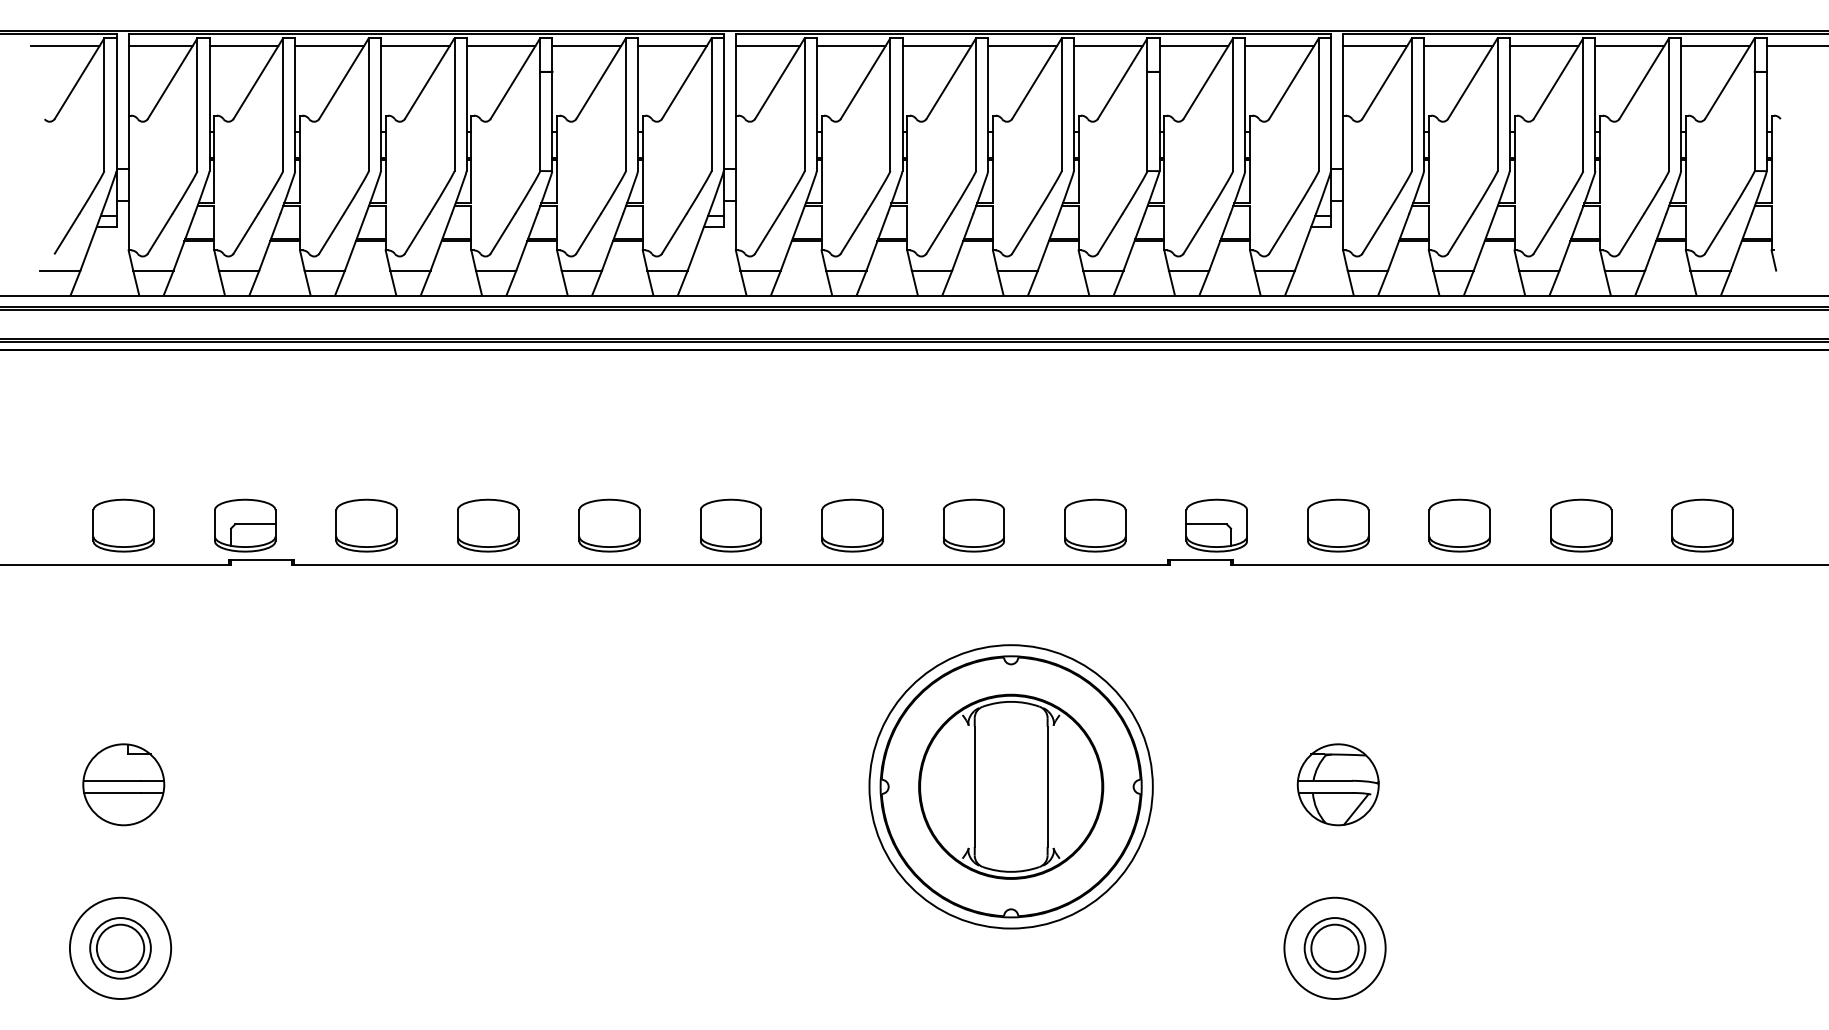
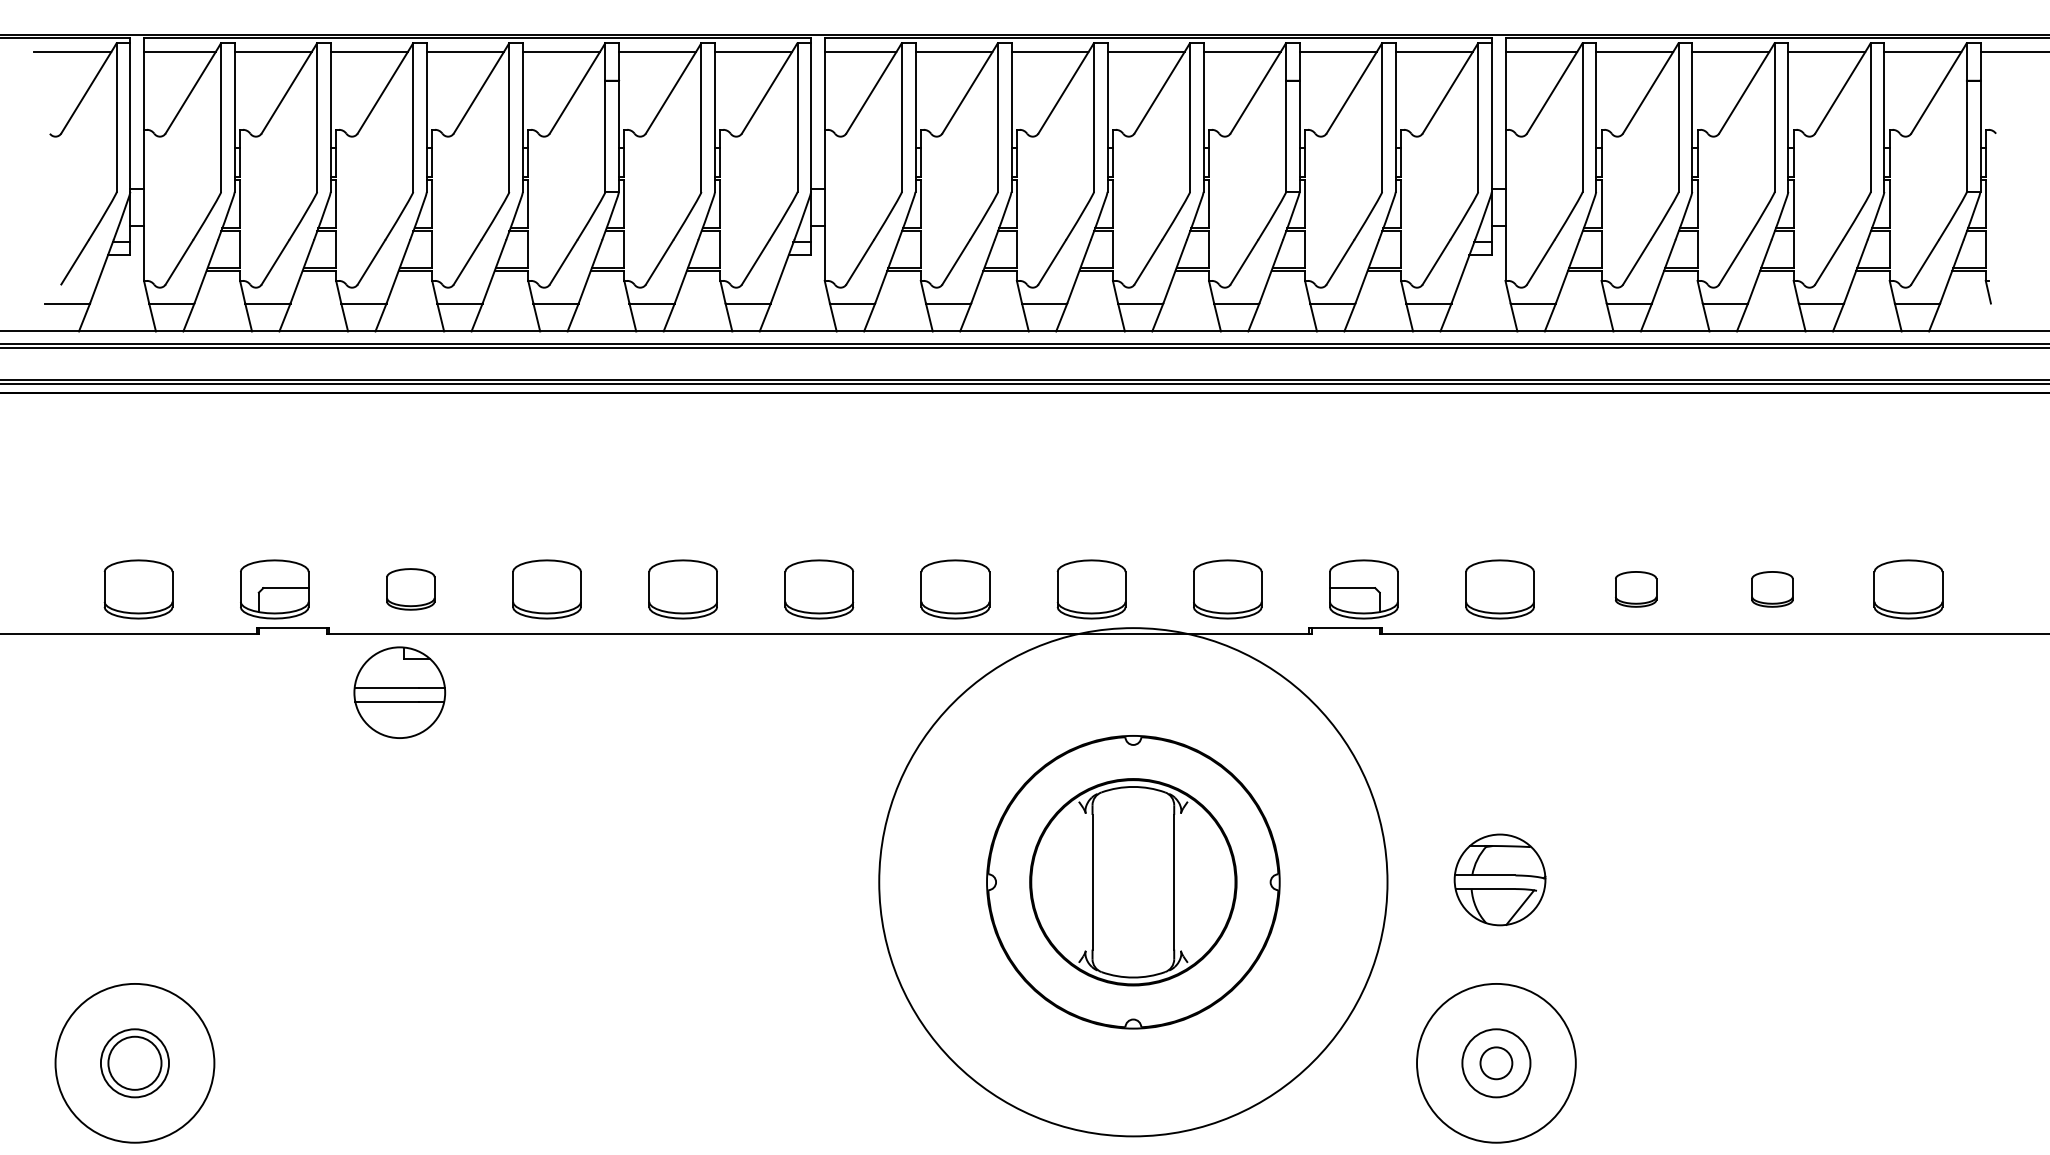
part: (366, 525) -> (410, 589), size x0.7
part: (1459, 525) -> (1635, 589), size x0.6
part: (1581, 525) -> (1772, 589), size x0.6
part: (123, 784) -> (399, 692), moved
circle: (1010, 786) -> (1132, 881), size x1.6
circle: (120, 947) -> (134, 1062), size x1.4
circle: (1334, 947) -> (1495, 1062), size x1.4
circle: (1334, 948) -> (1495, 1063), size x0.6

